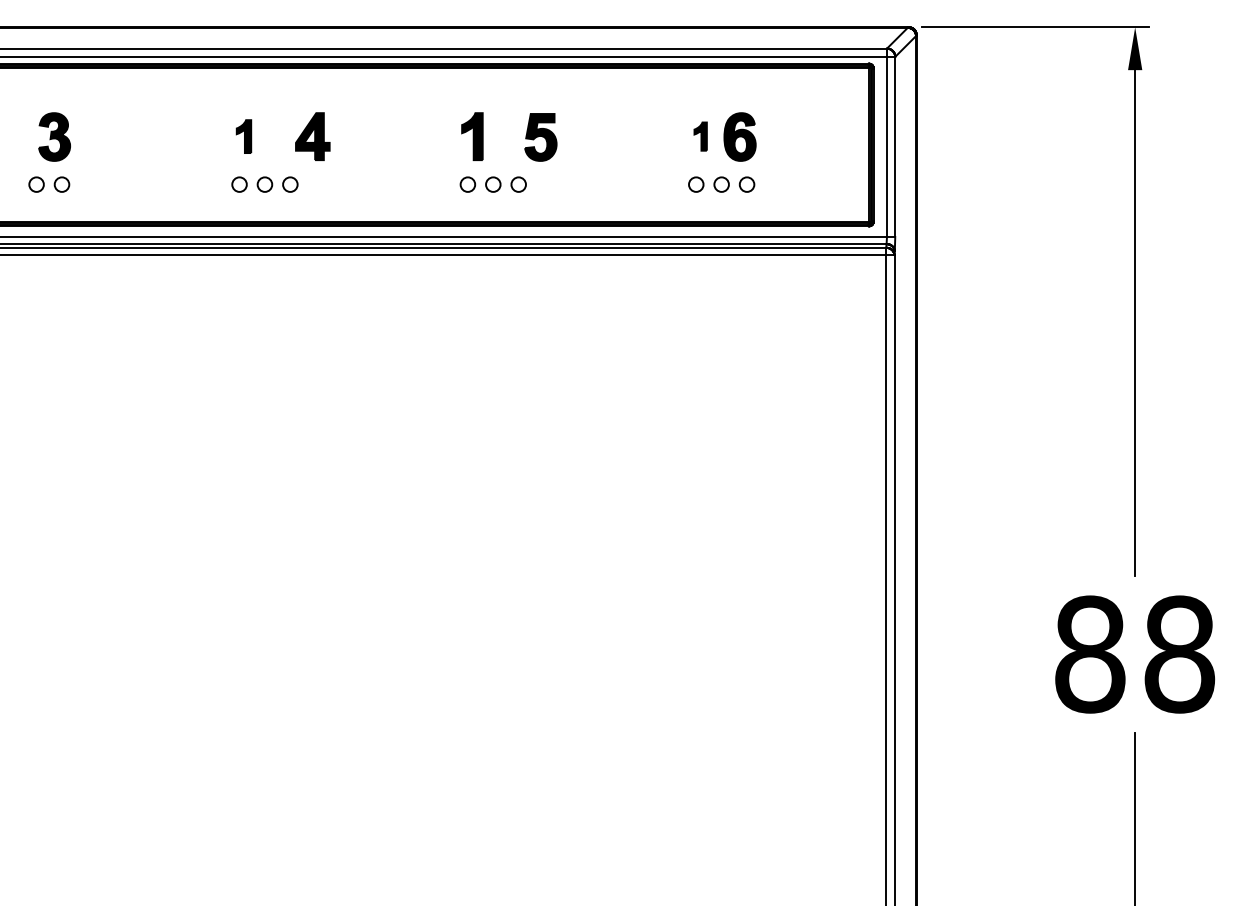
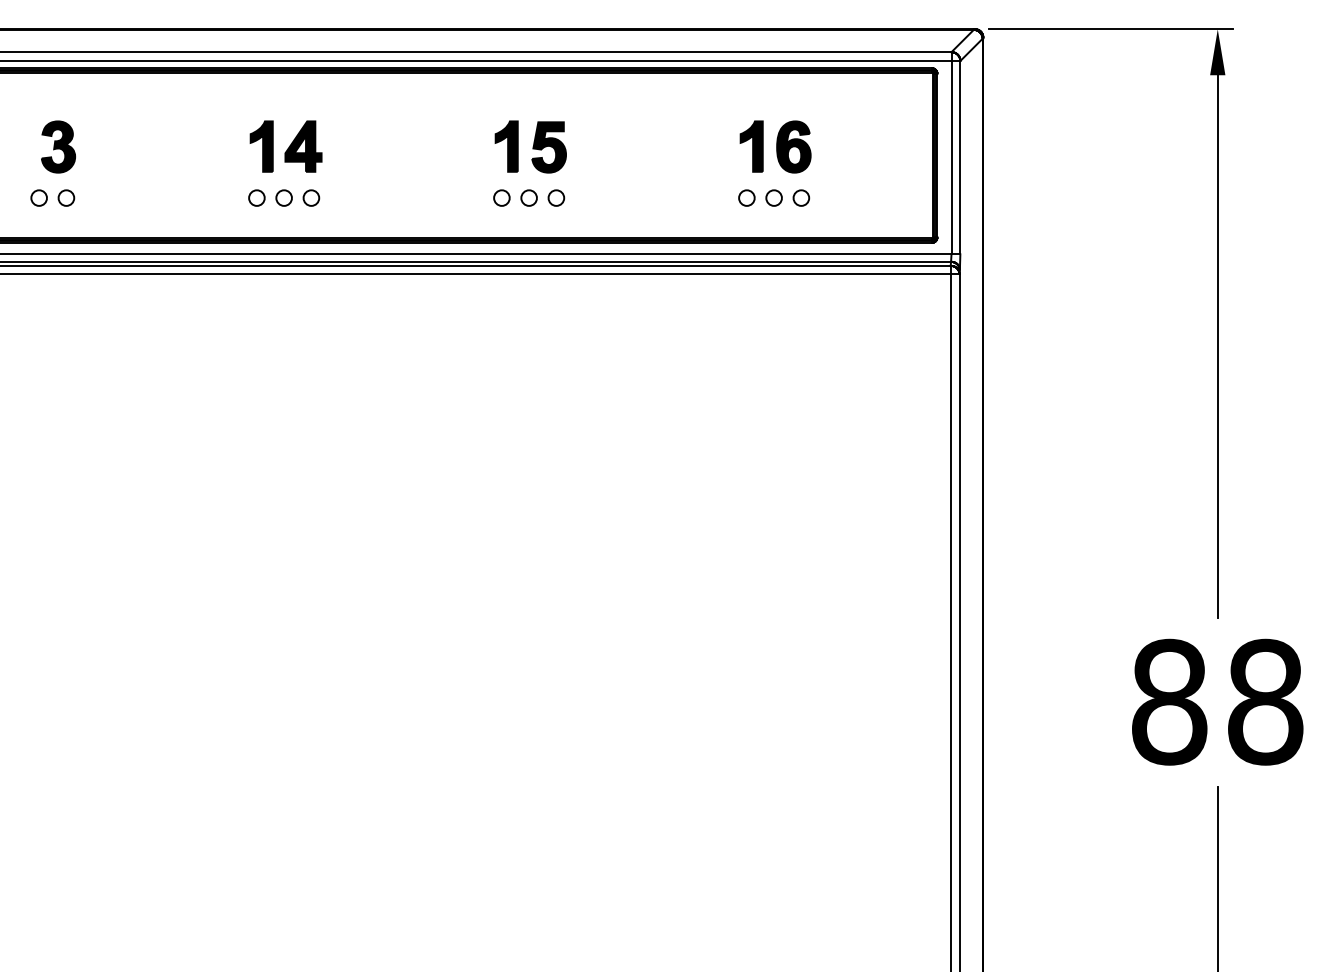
part: (243, 136) -> (261, 146), size x1.43
part: (312, 136) -> (303, 146), moved
part: (700, 136) -> (751, 146), size x1.67
part: (540, 137) -> (548, 147), moved

